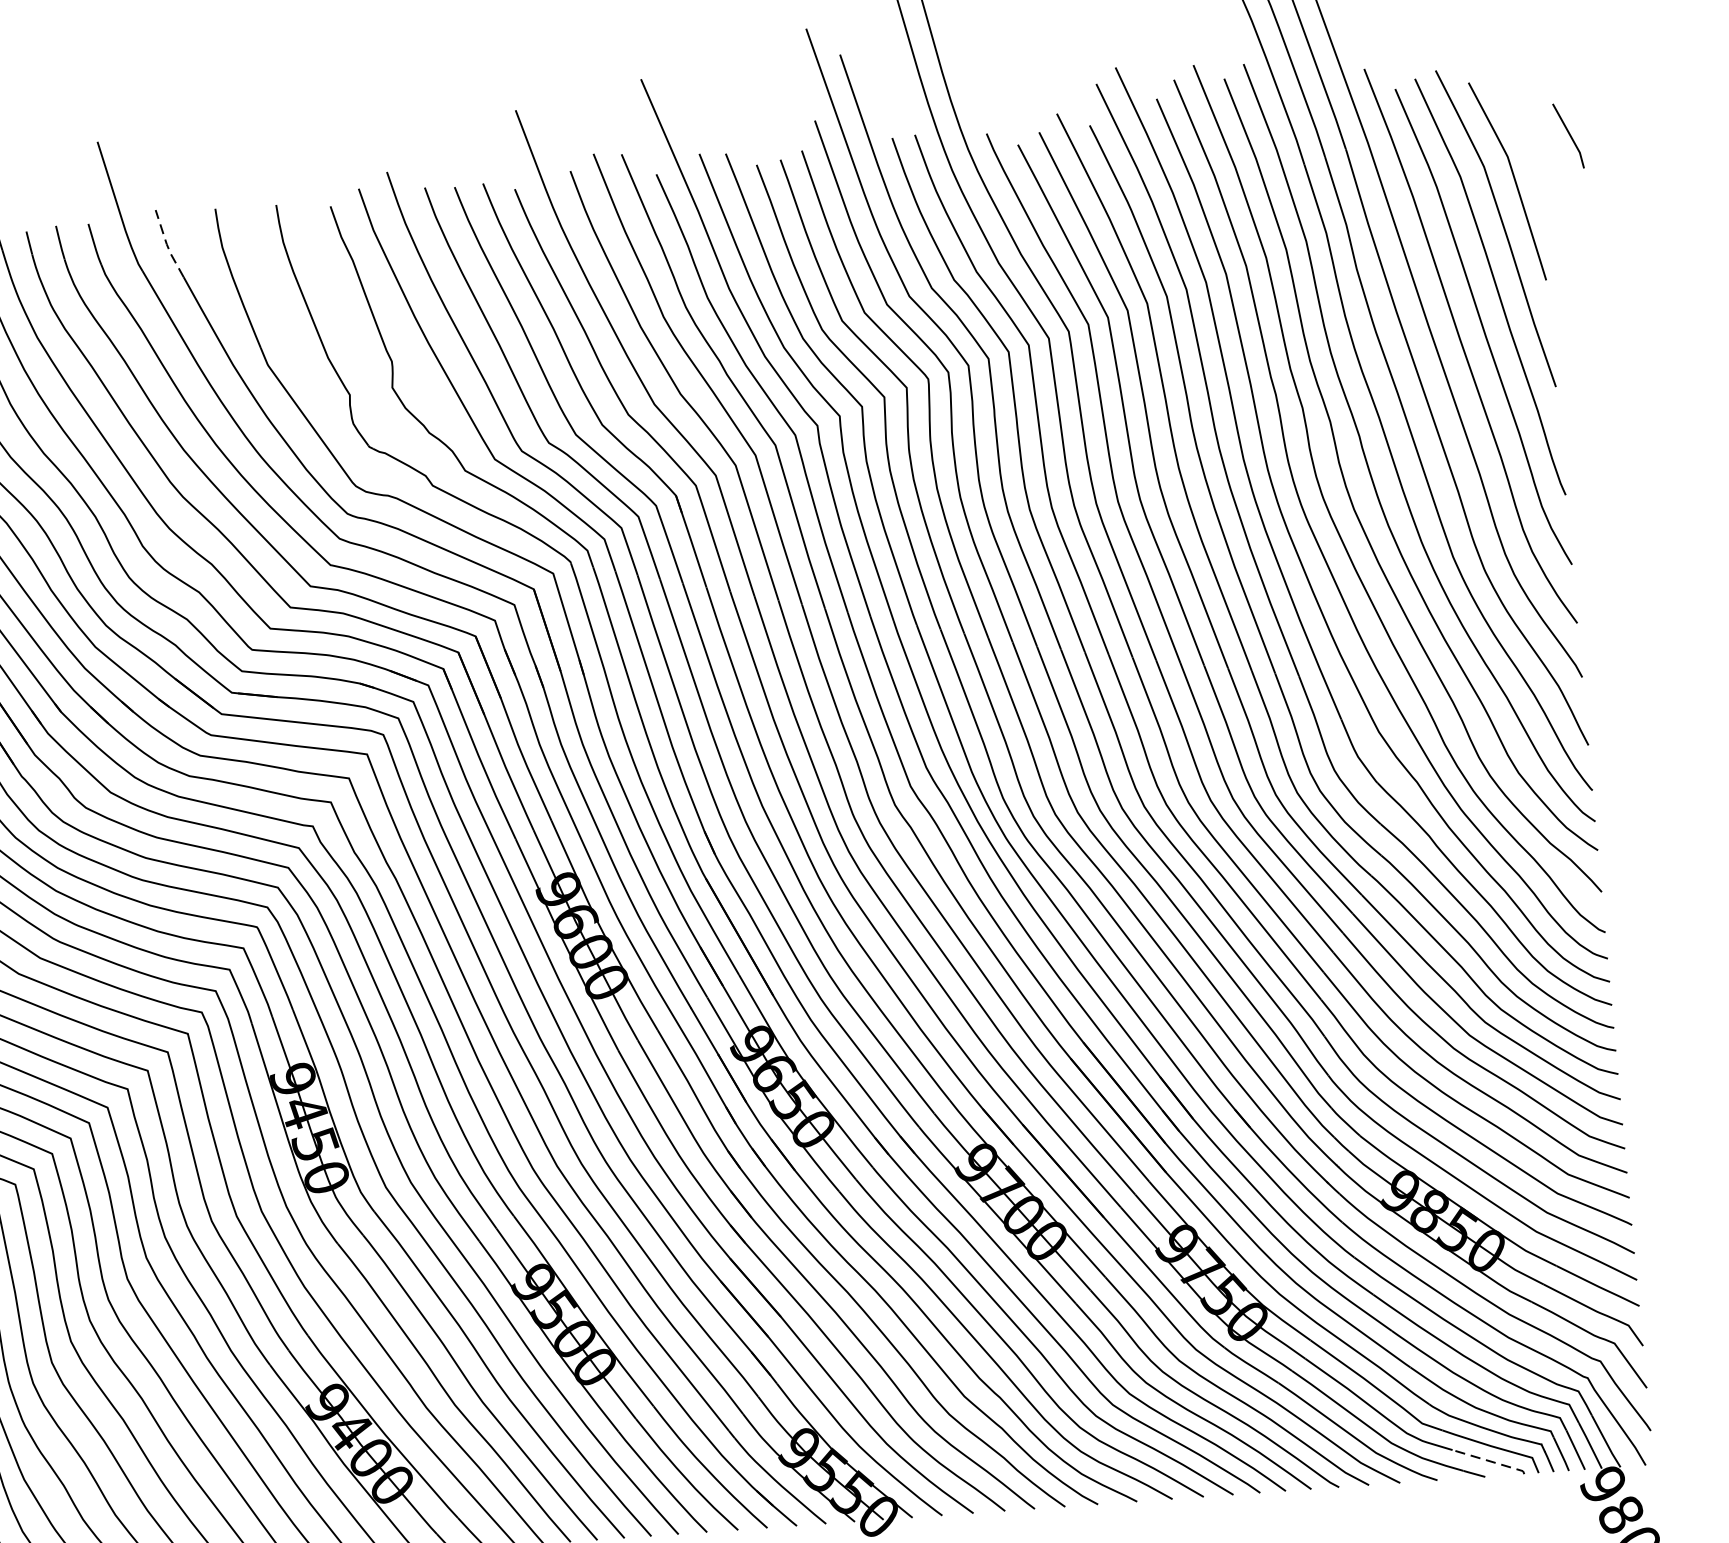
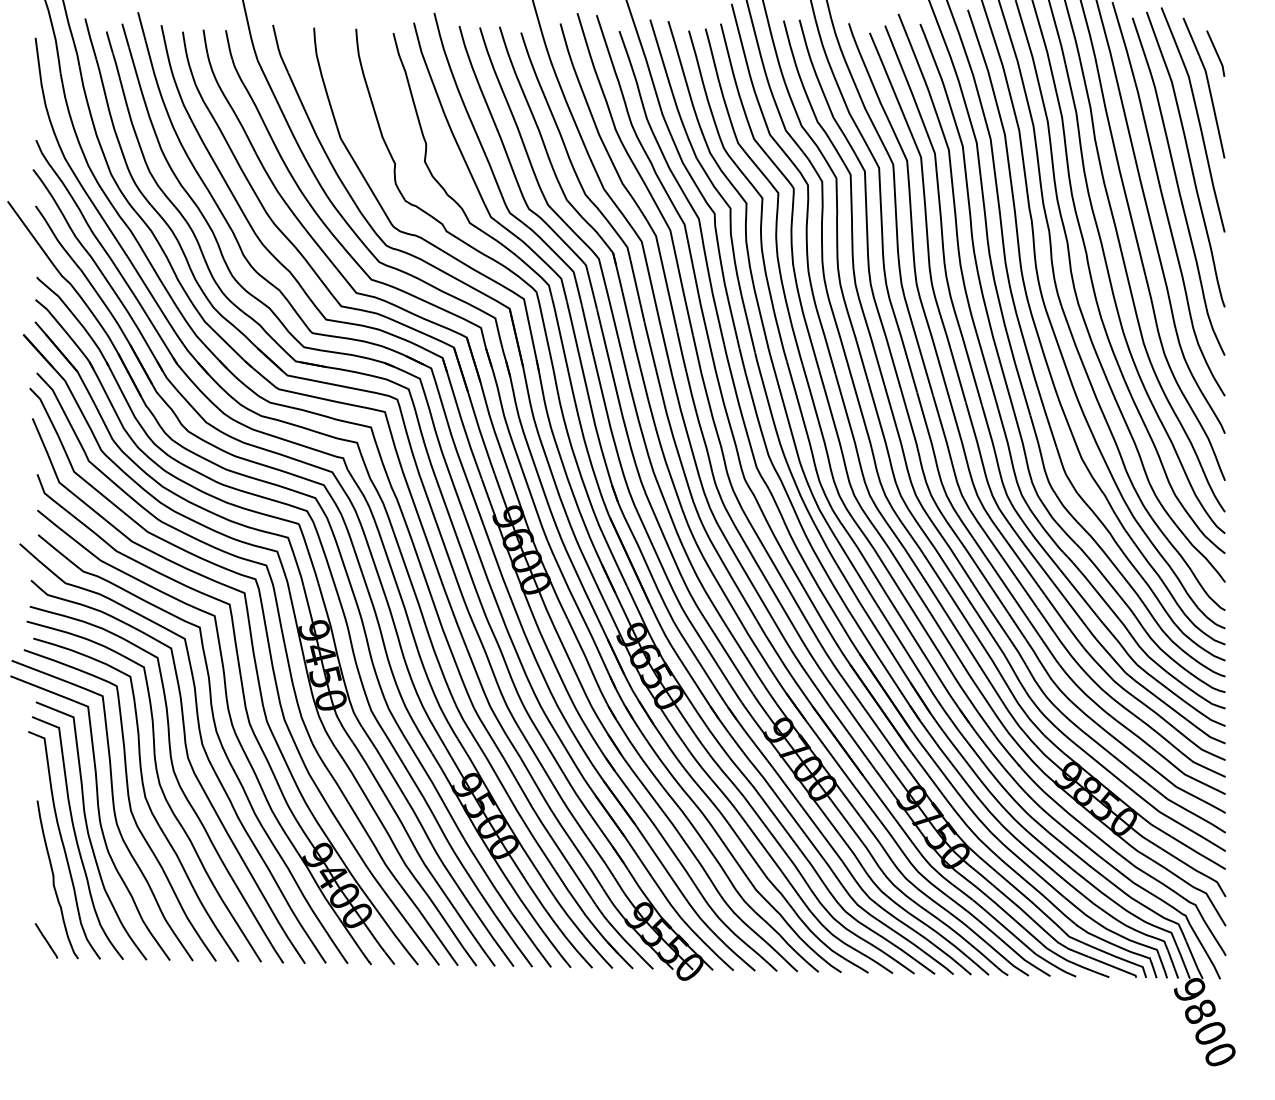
line: (1568, 134) -> (1215, 52), moved
line: (166, 246) -> (278, 50), dashed -> solid
line: (1489, 1460) -> (1113, 966), dashed -> solid

